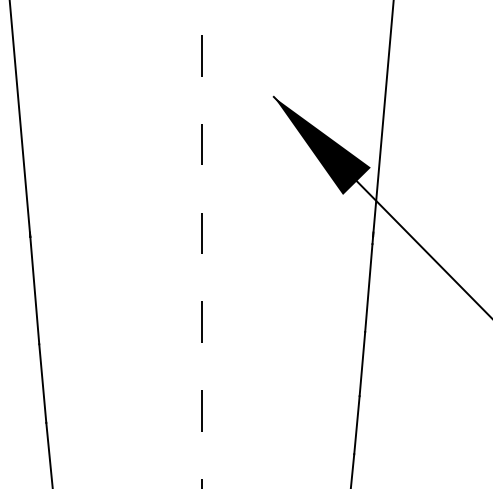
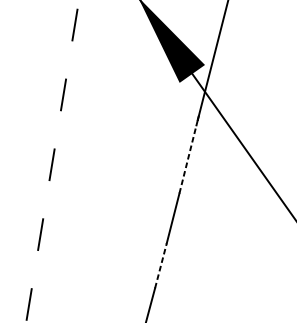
line: (368, 287) -> (187, 158), solid -> dashed
line: (356, 424) -> (160, 265), solid -> dashed

